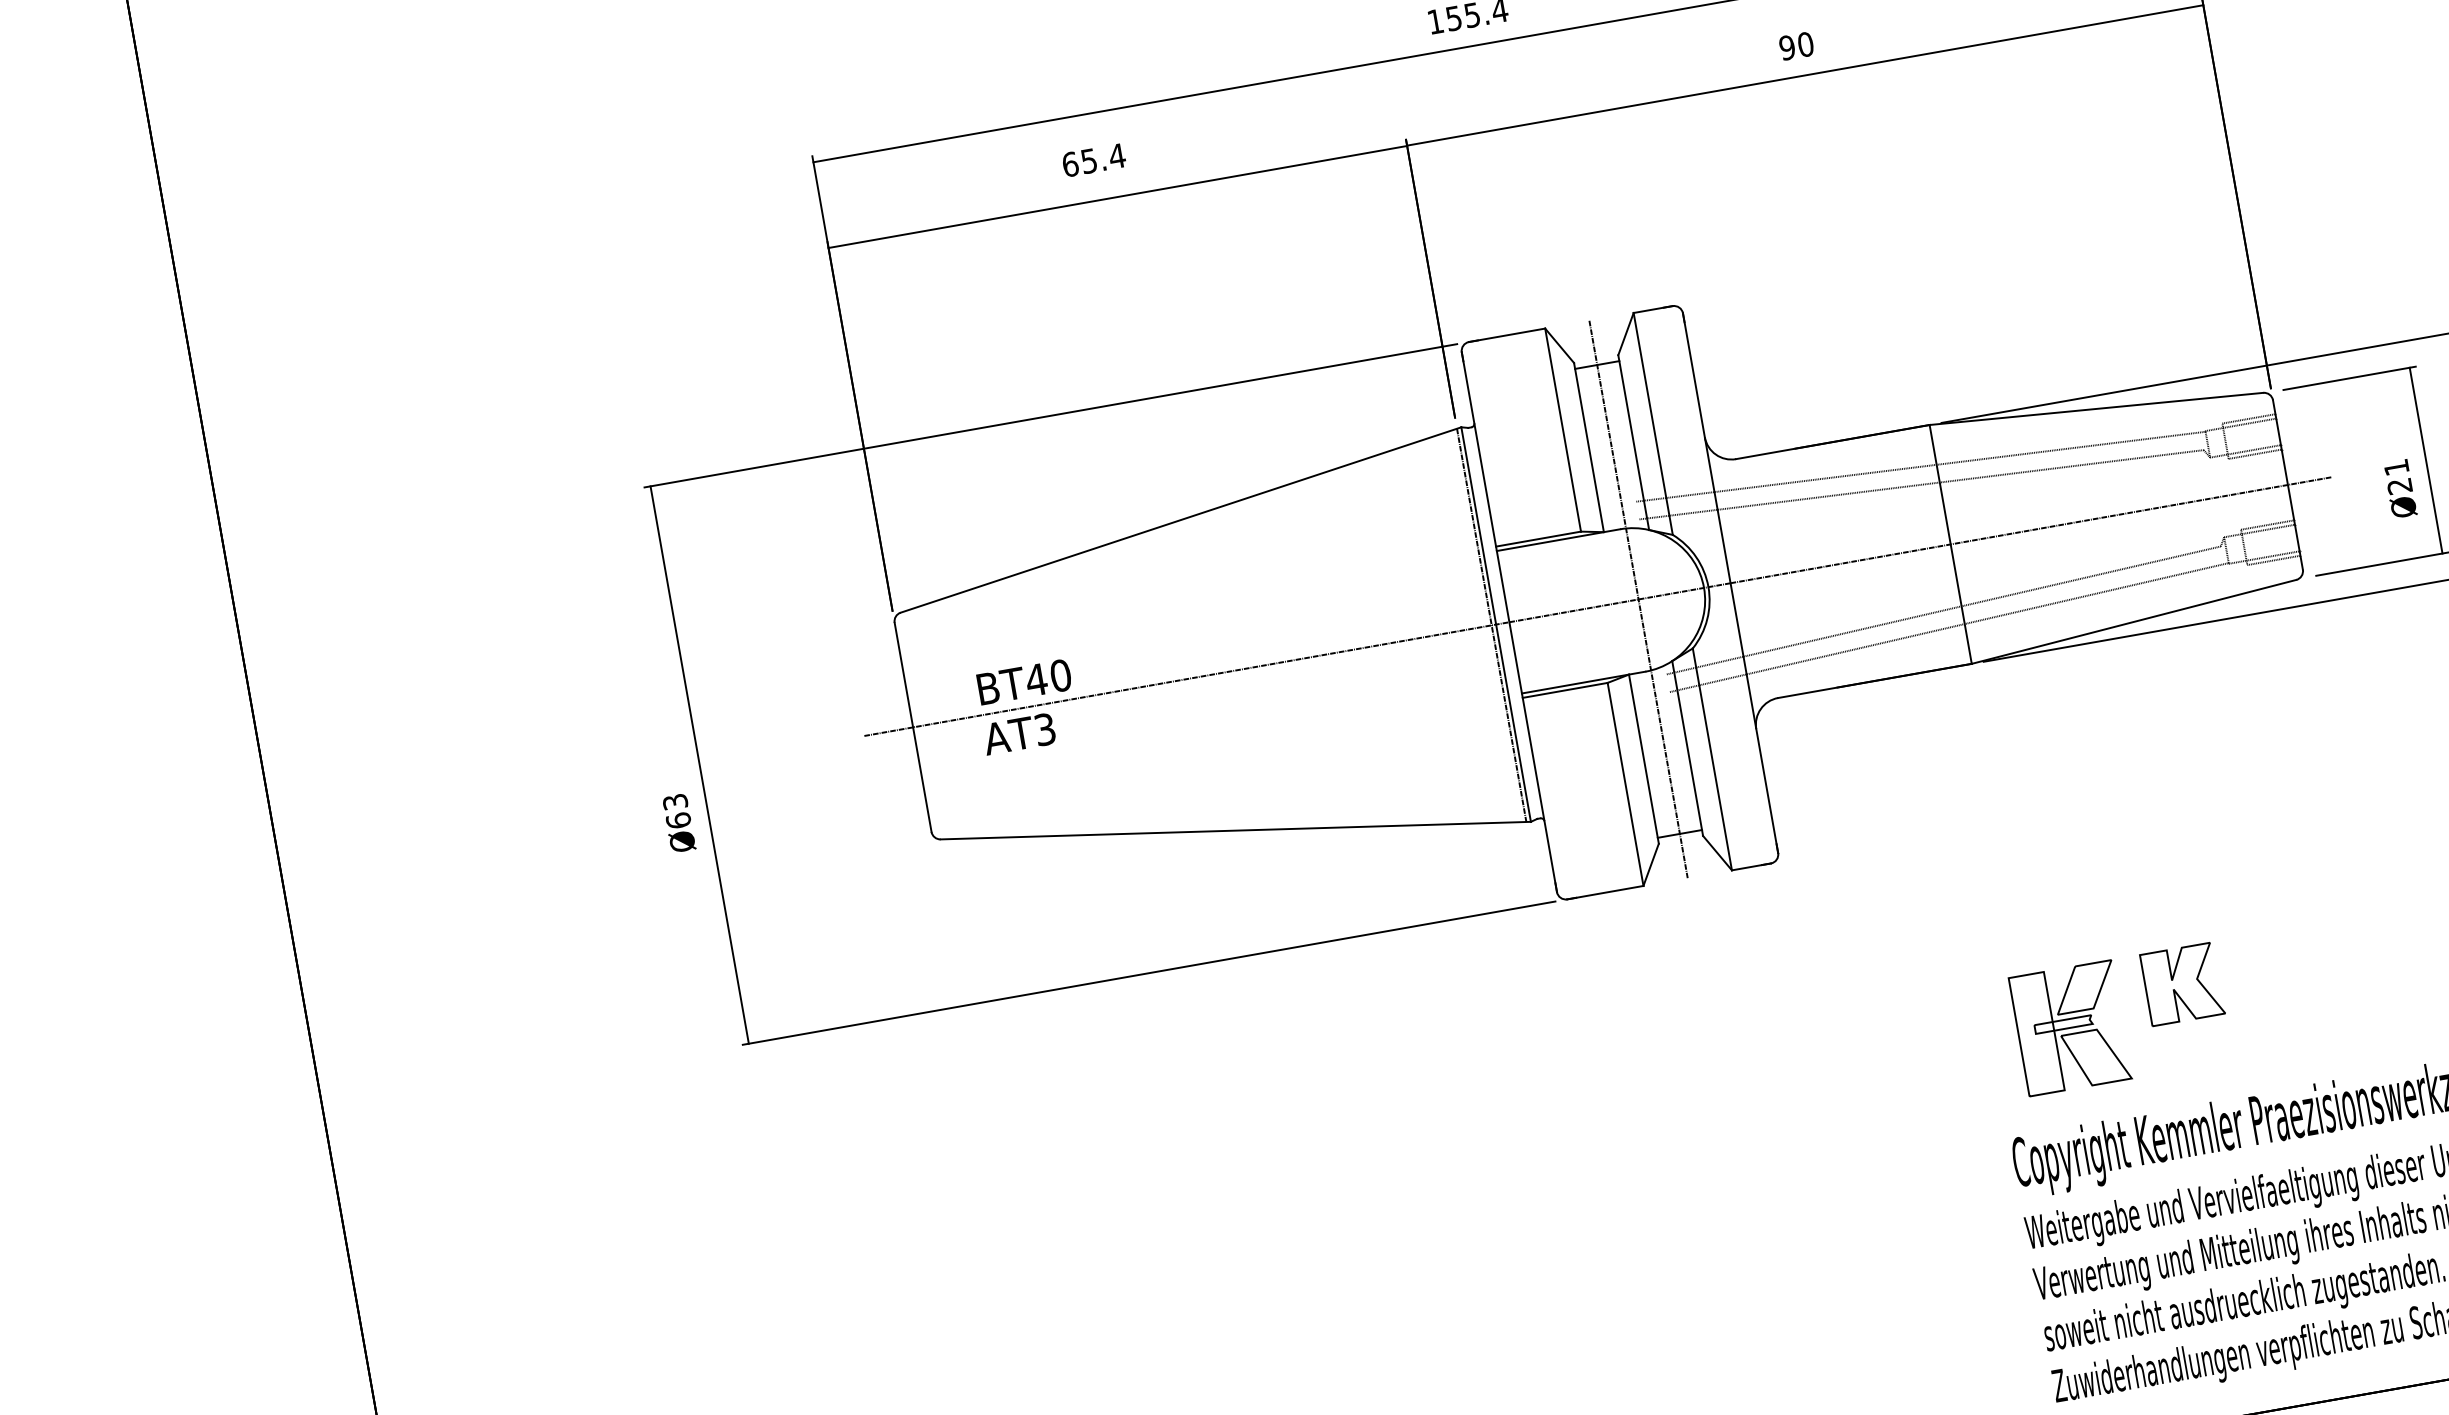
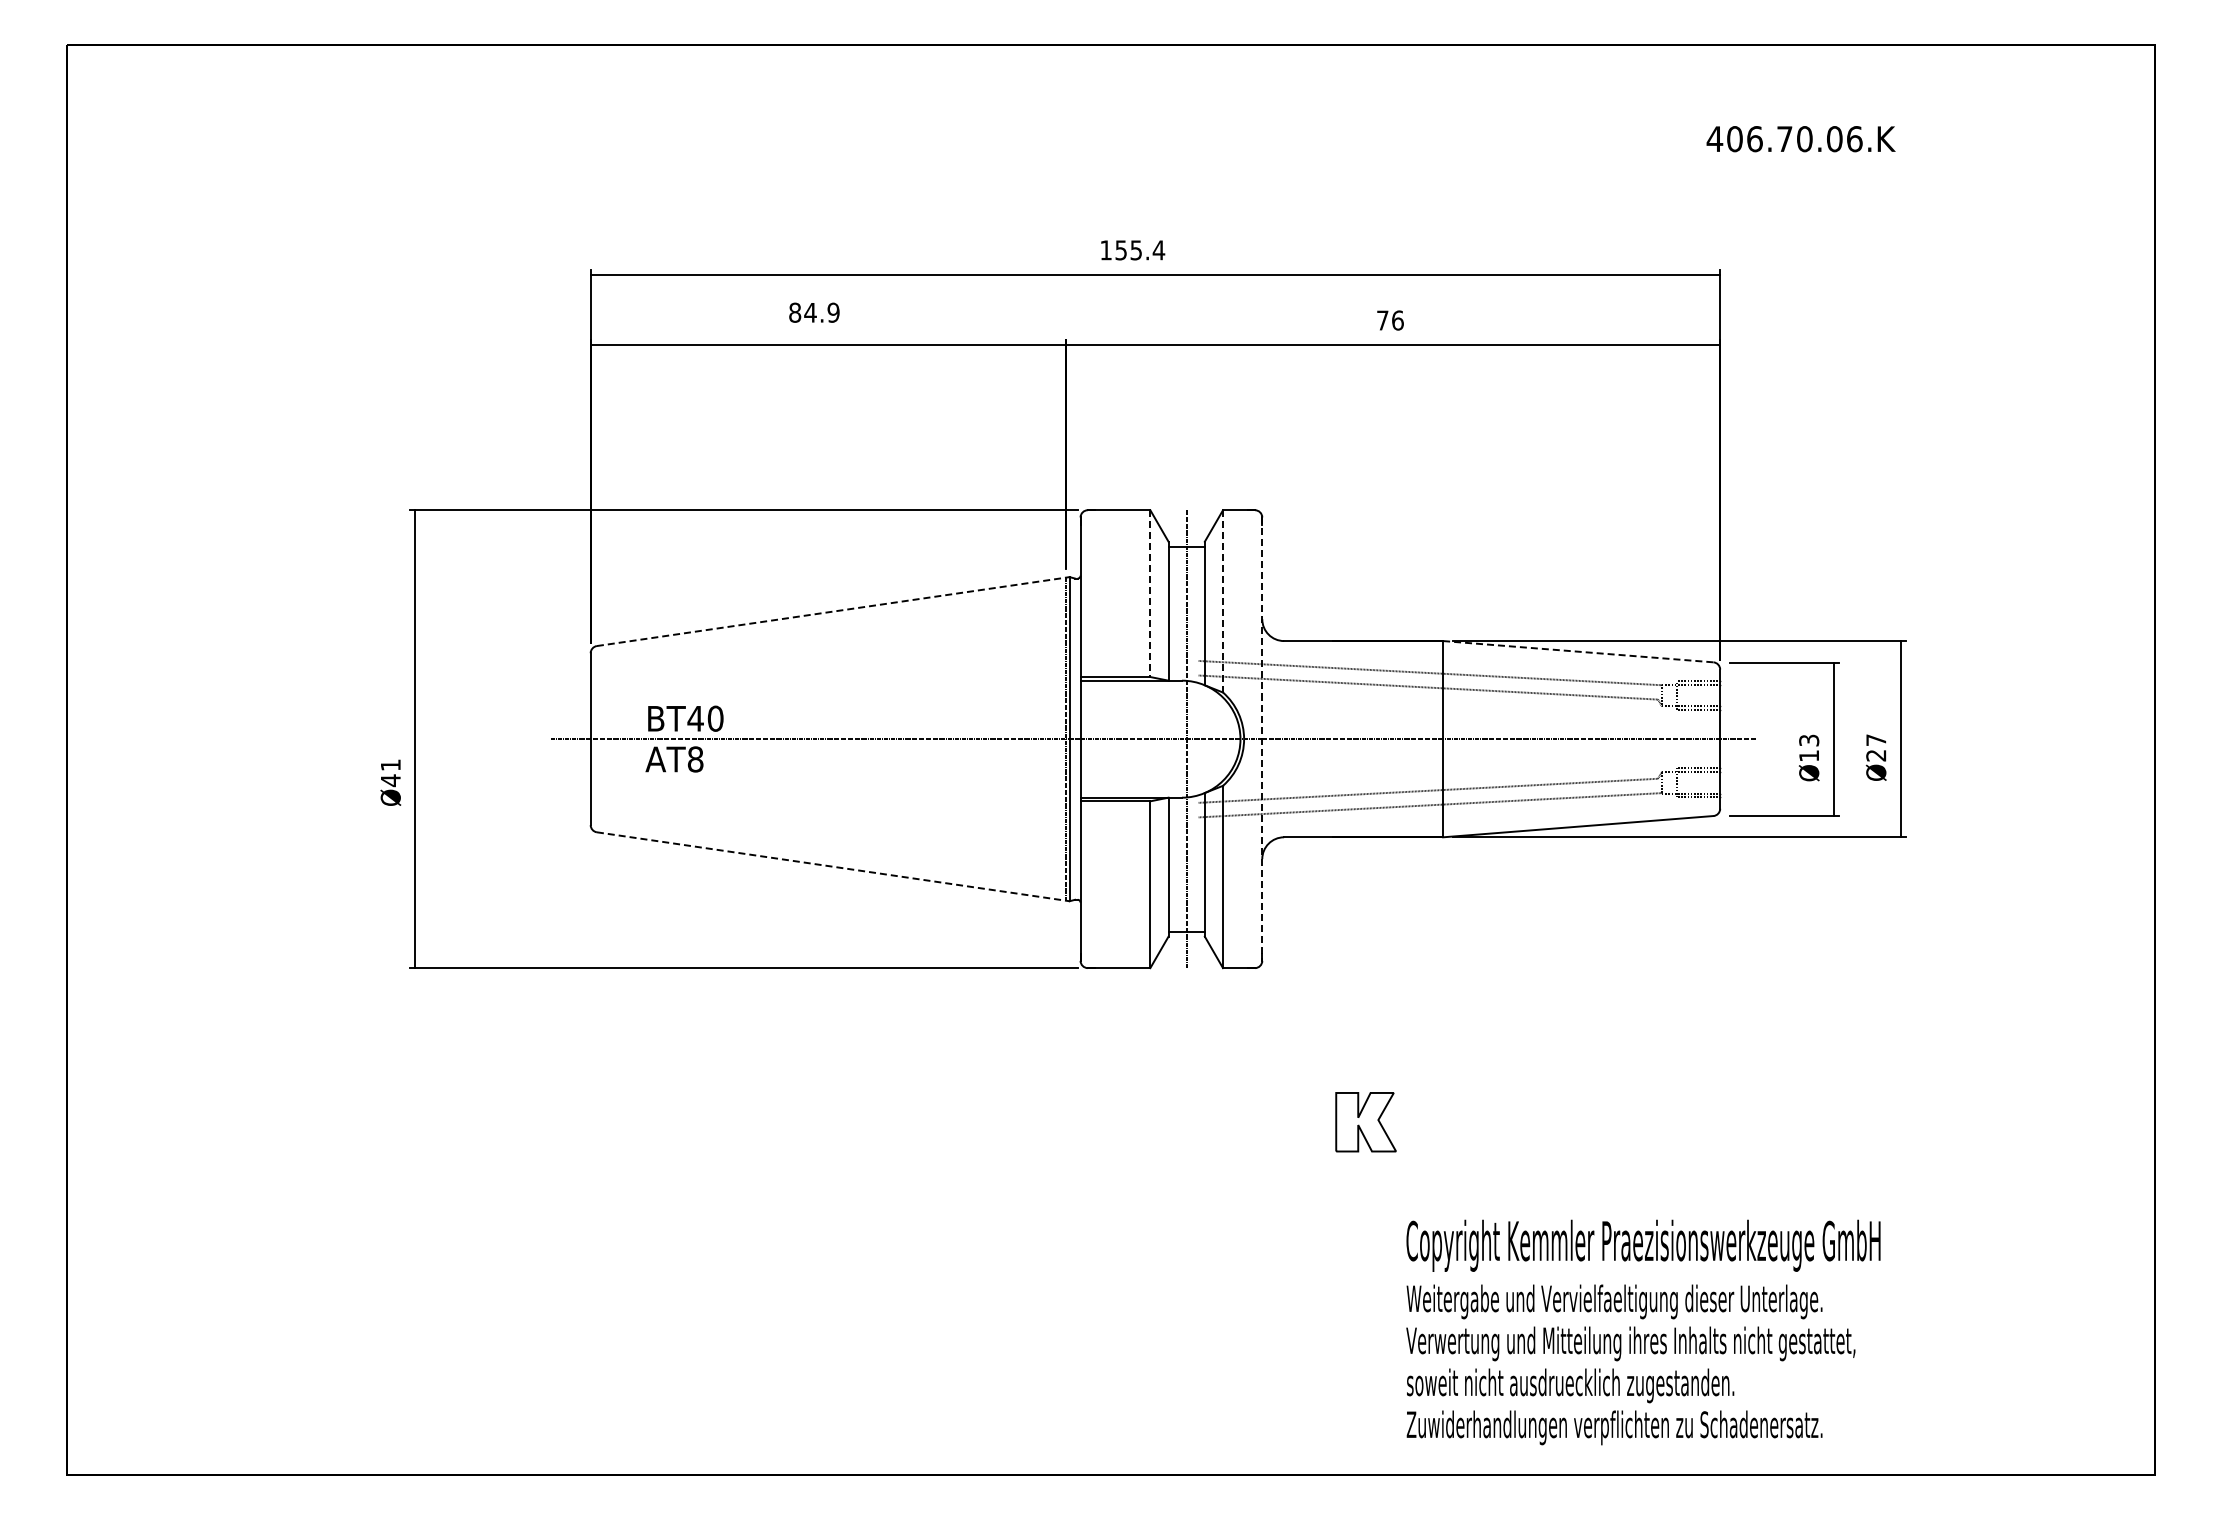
text: (1795, 46) -> (1389, 320), 90 -> 76
text: (1093, 159) -> (814, 312), 65.4 -> 84.9
line: (2096, 408) -> (1578, 651), solid -> dashed
line: (1653, 423) -> (1223, 601), solid -> dashed
line: (1563, 431) -> (1150, 594), solid -> dashed
text: (2398, 475) -> (1809, 747), Ø21 -> Ø13
line: (1181, 519) -> (833, 611), solid -> dashed
line: (1730, 583) -> (1262, 739), solid -> dashed
text: (1045, 729) -> (695, 759), AT3 -> AT8
text: (676, 812) -> (390, 773), Ø63 -> Ø41
line: (1235, 830) -> (833, 866), solid -> dashed
part: (2181, 984) -> (1365, 1122), moved
part: (2070, 1028) -> (1470, 1141), removed

